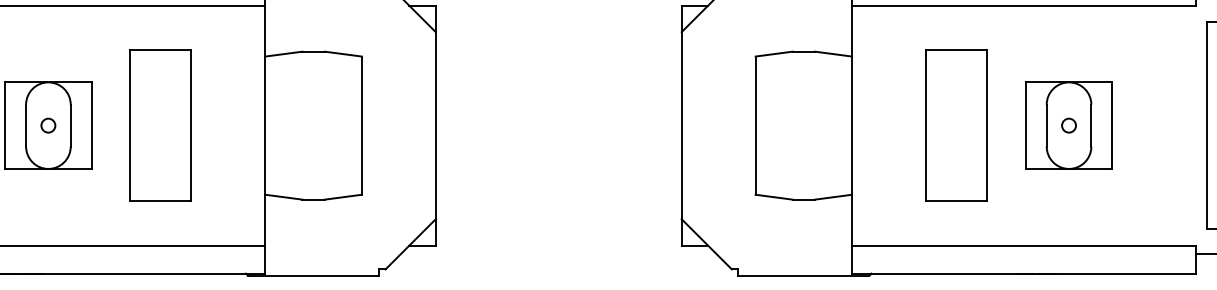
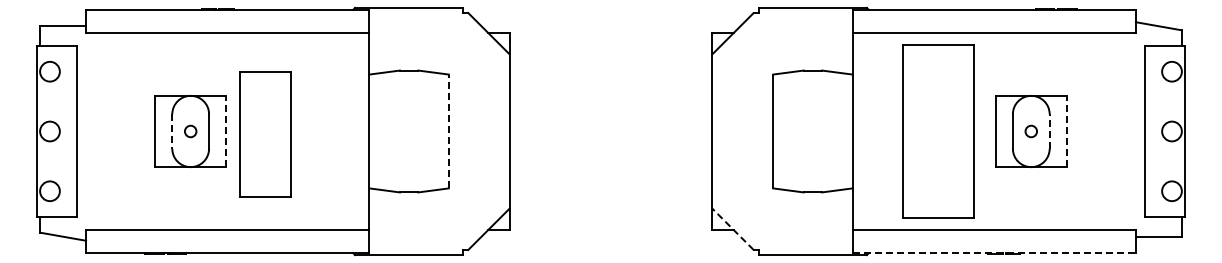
line: (26, 125) -> (172, 131), solid -> dashed
line: (91, 125) -> (226, 131), solid -> dashed
part: (161, 125) -> (265, 134), moved
line: (361, 125) -> (448, 131), solid -> dashed
part: (956, 125) -> (938, 131), size x1.4
line: (1091, 125) -> (1049, 131), solid -> dashed
line: (1111, 125) -> (1066, 131), solid -> dashed
line: (706, 243) -> (732, 228), solid -> dashed
line: (1024, 273) -> (994, 253), solid -> dashed

